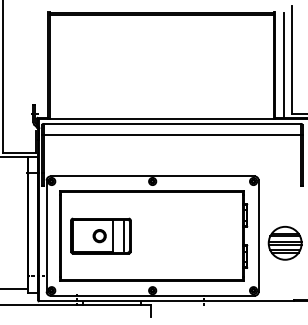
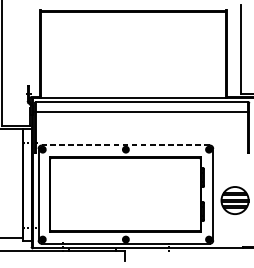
line: (283, 64) -> (233, 53), removed
line: (152, 176) -> (125, 145), solid -> dashed
part: (100, 235) -> (82, 194), removed

